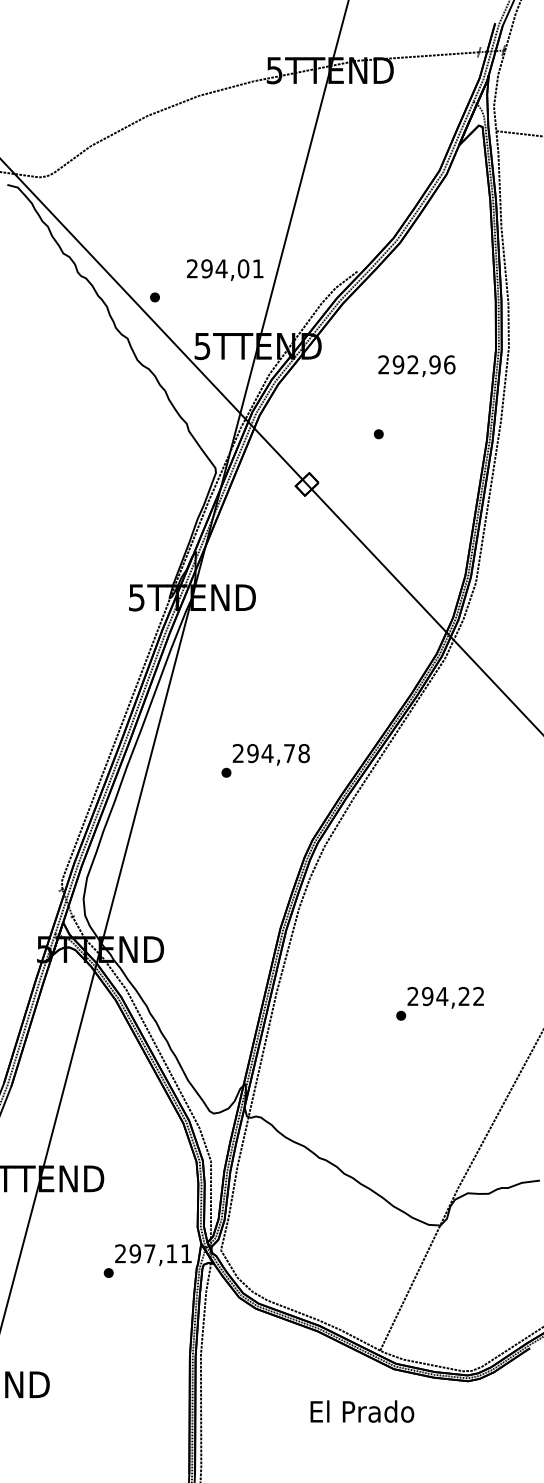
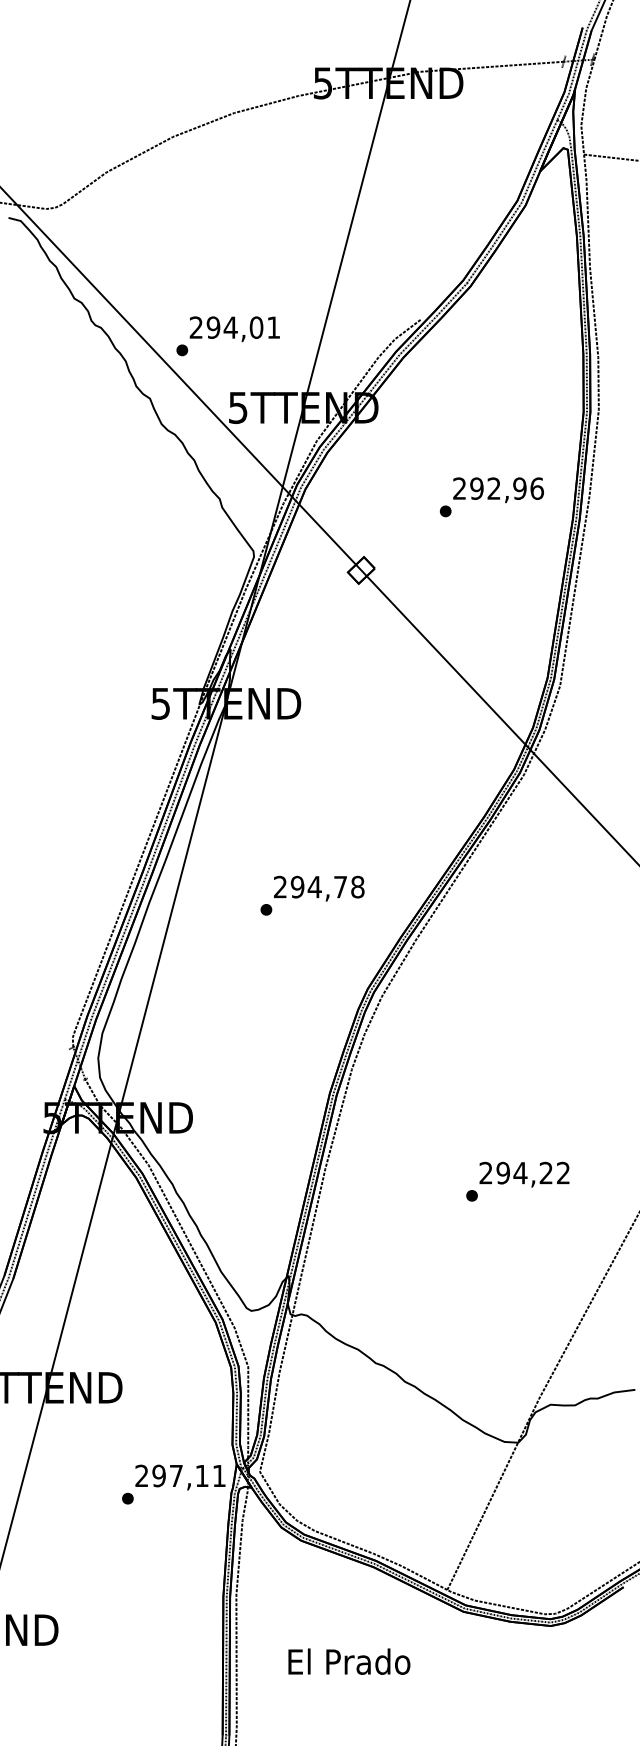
text: (224, 270) -> (234, 329), moved
text: (416, 366) -> (498, 490), moved
text: (362, 1411) -> (349, 1661), moved

